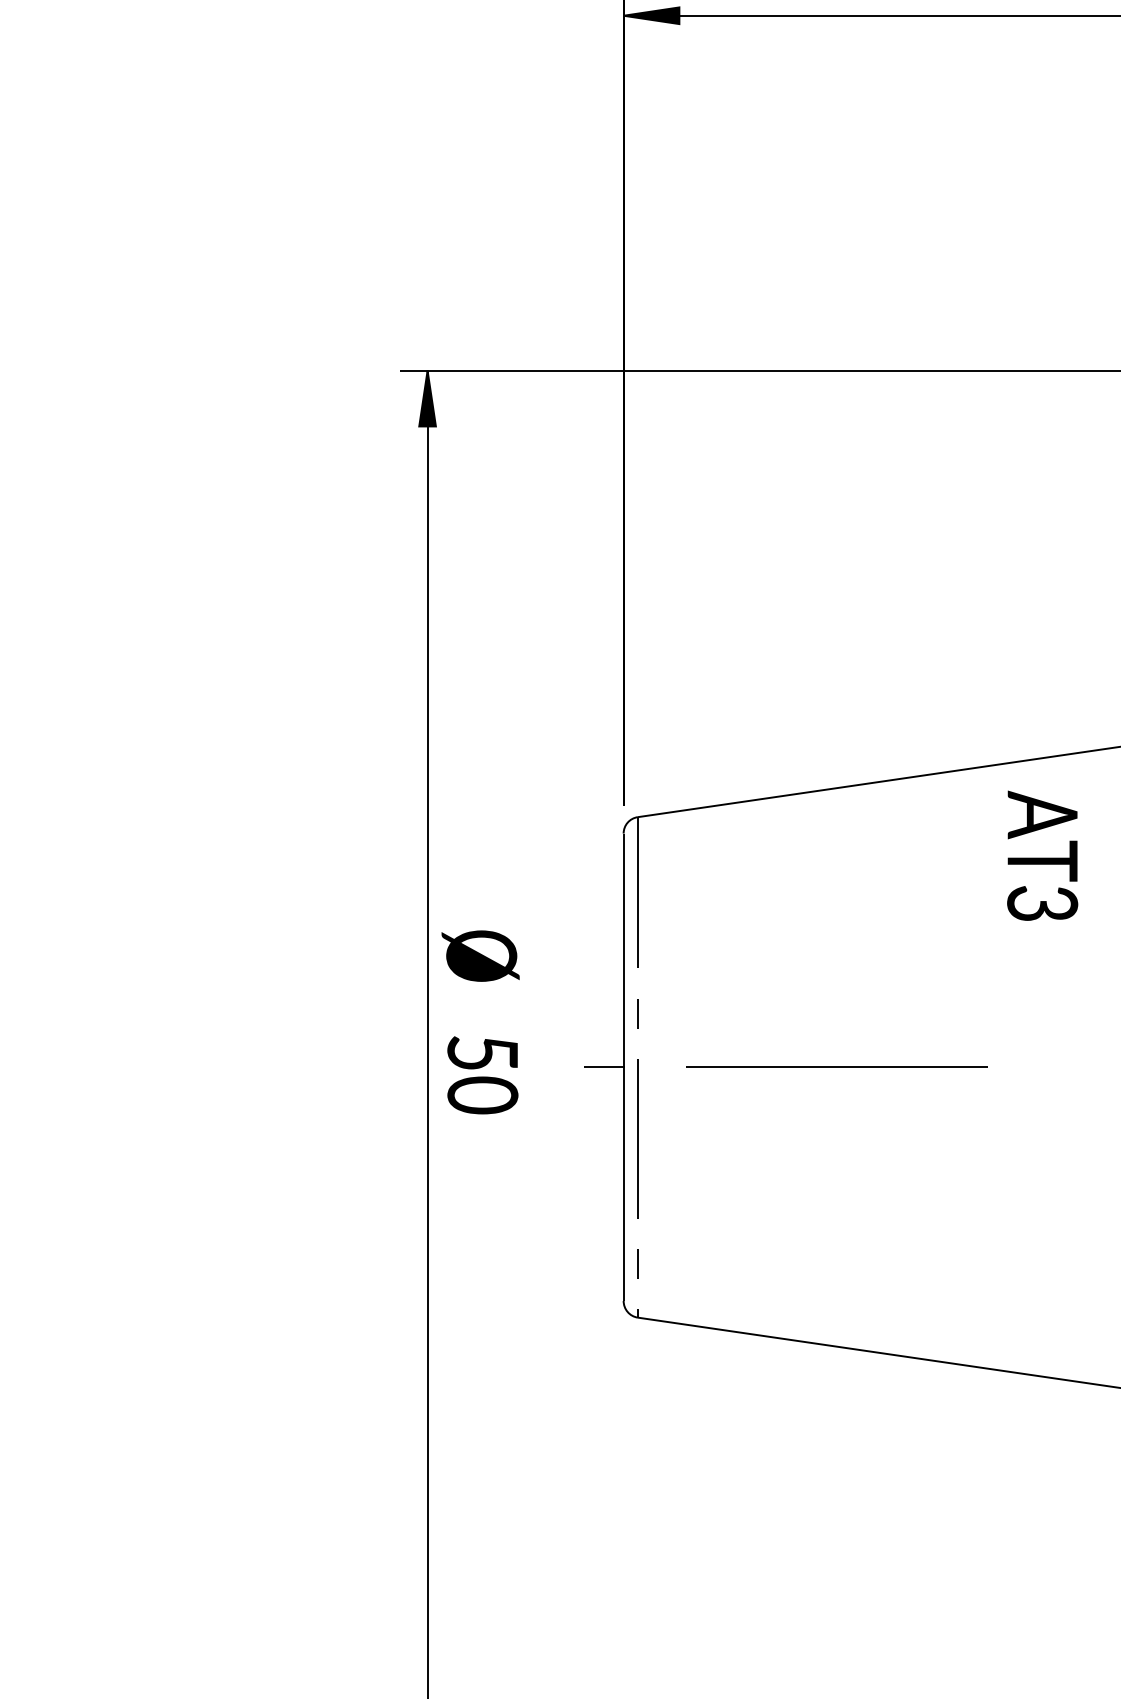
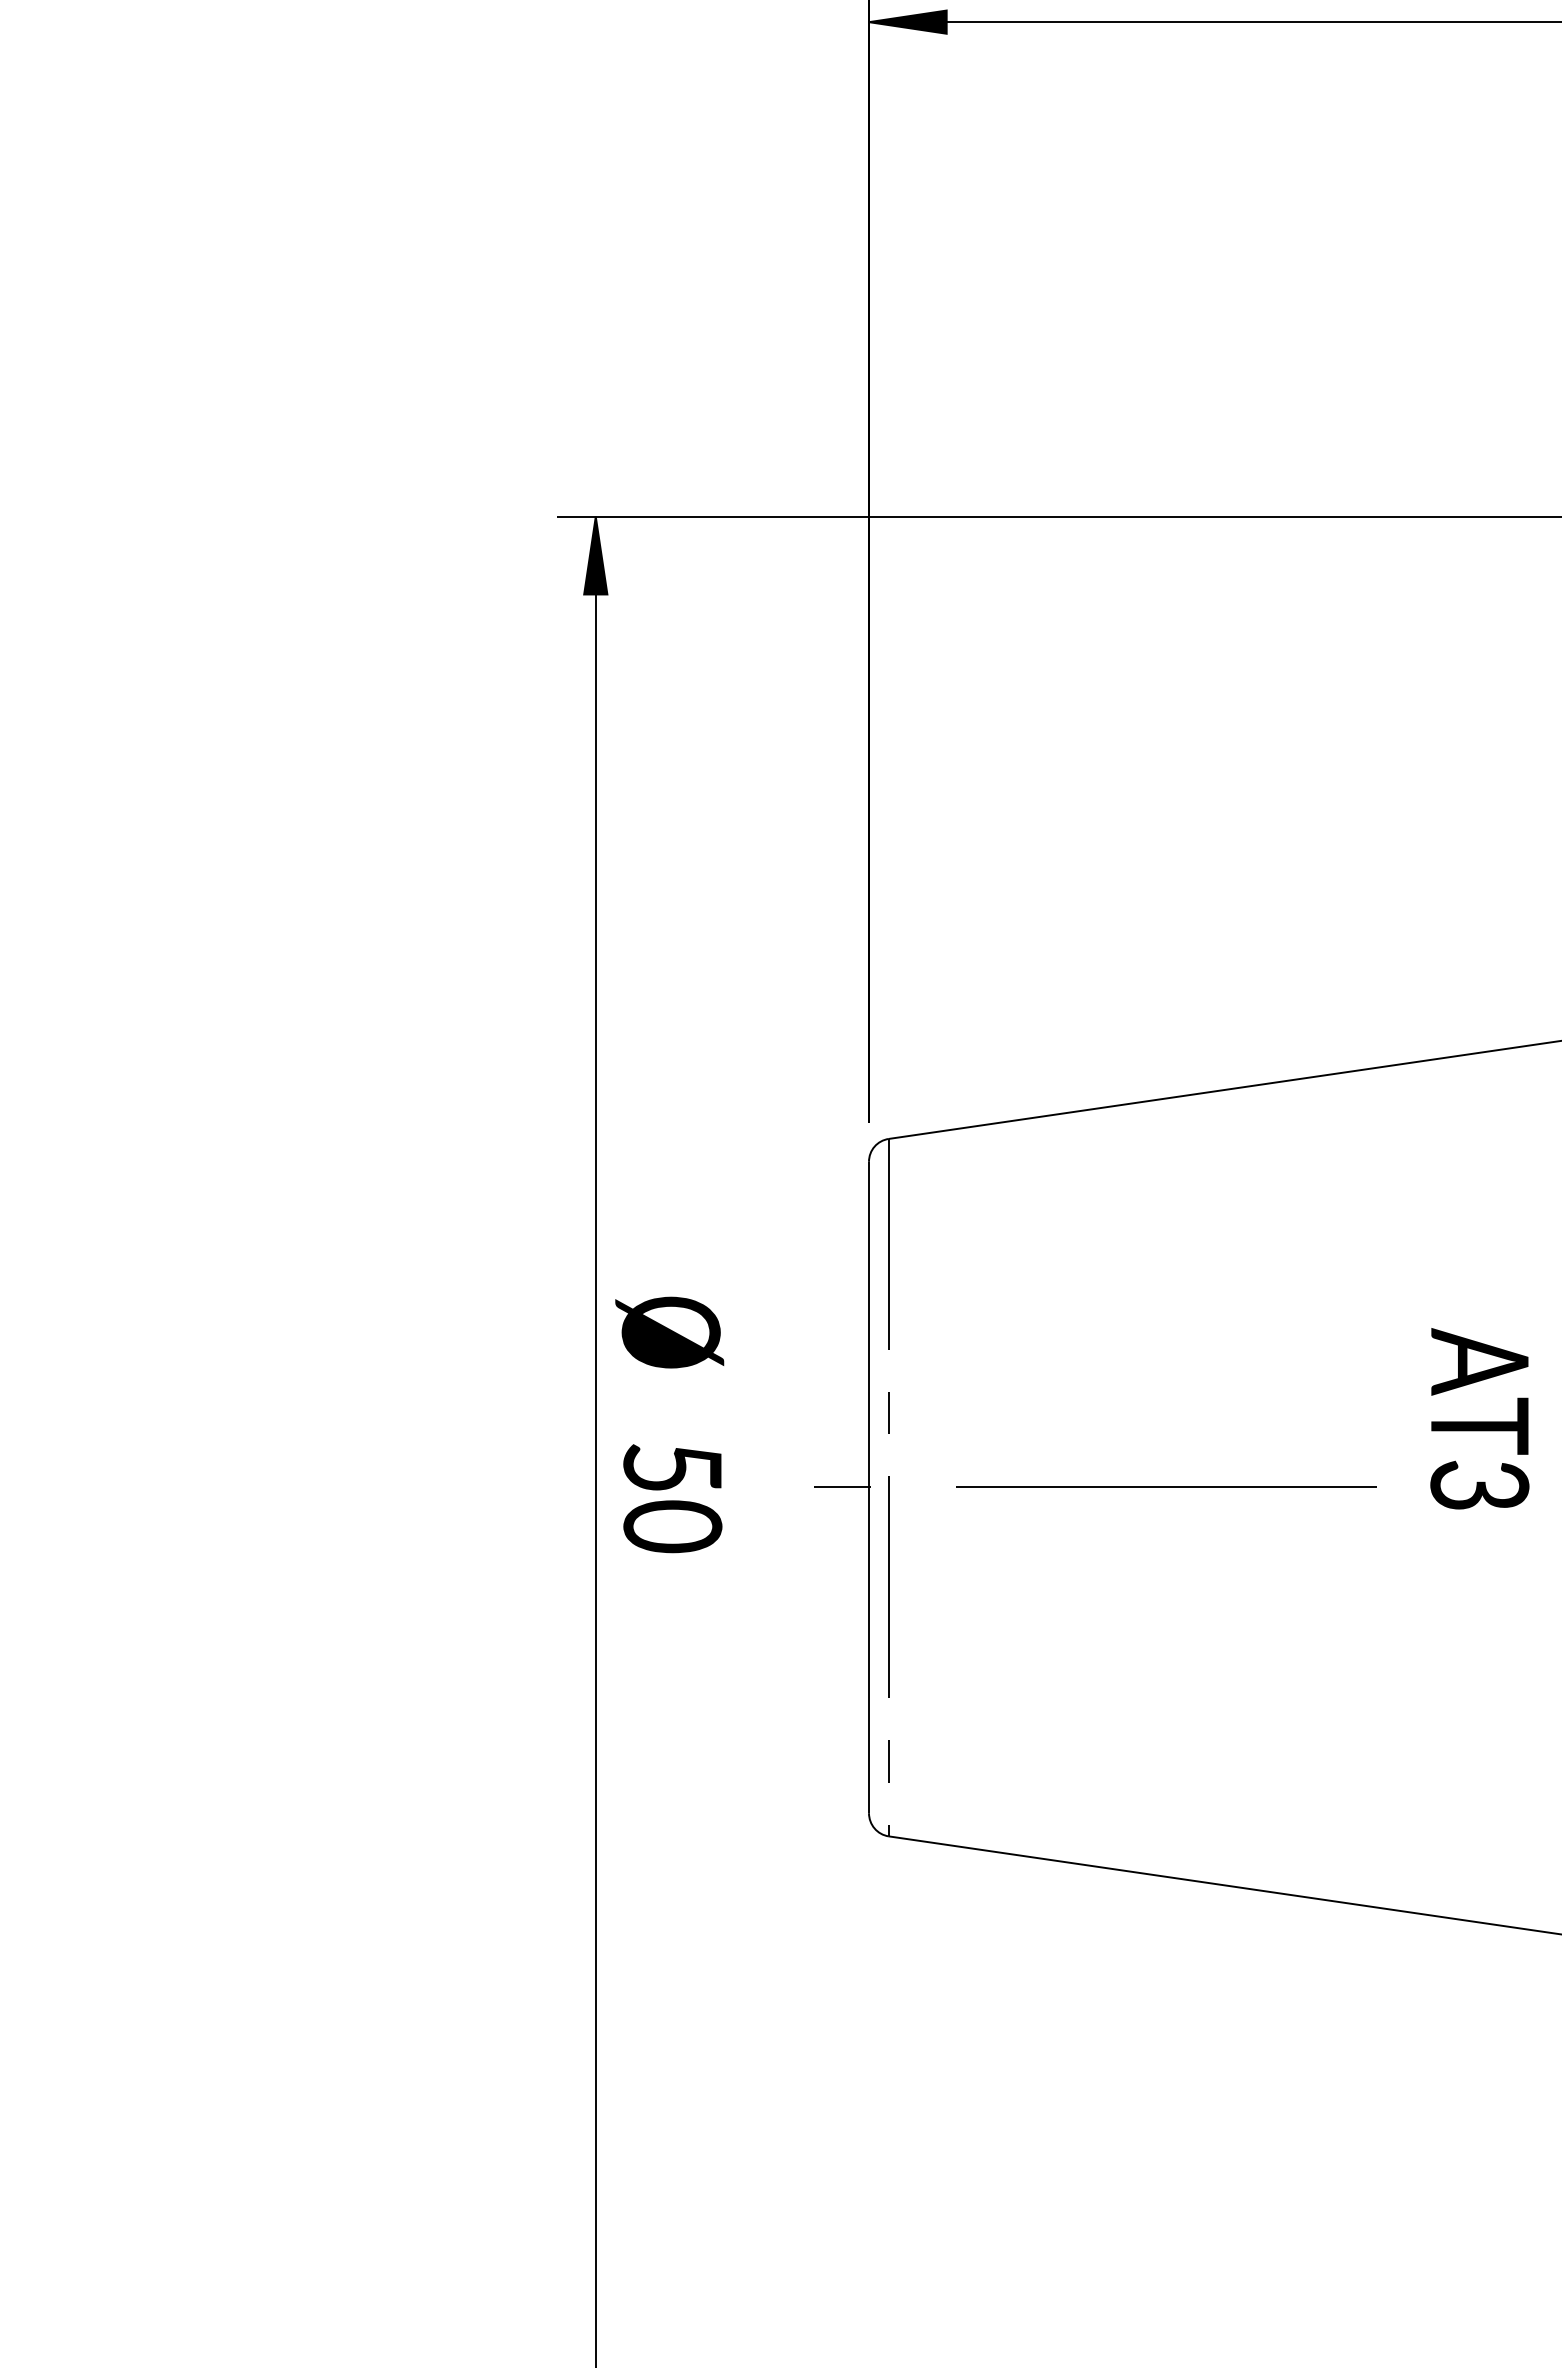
text: (1042, 855) -> (1479, 1418), moved

